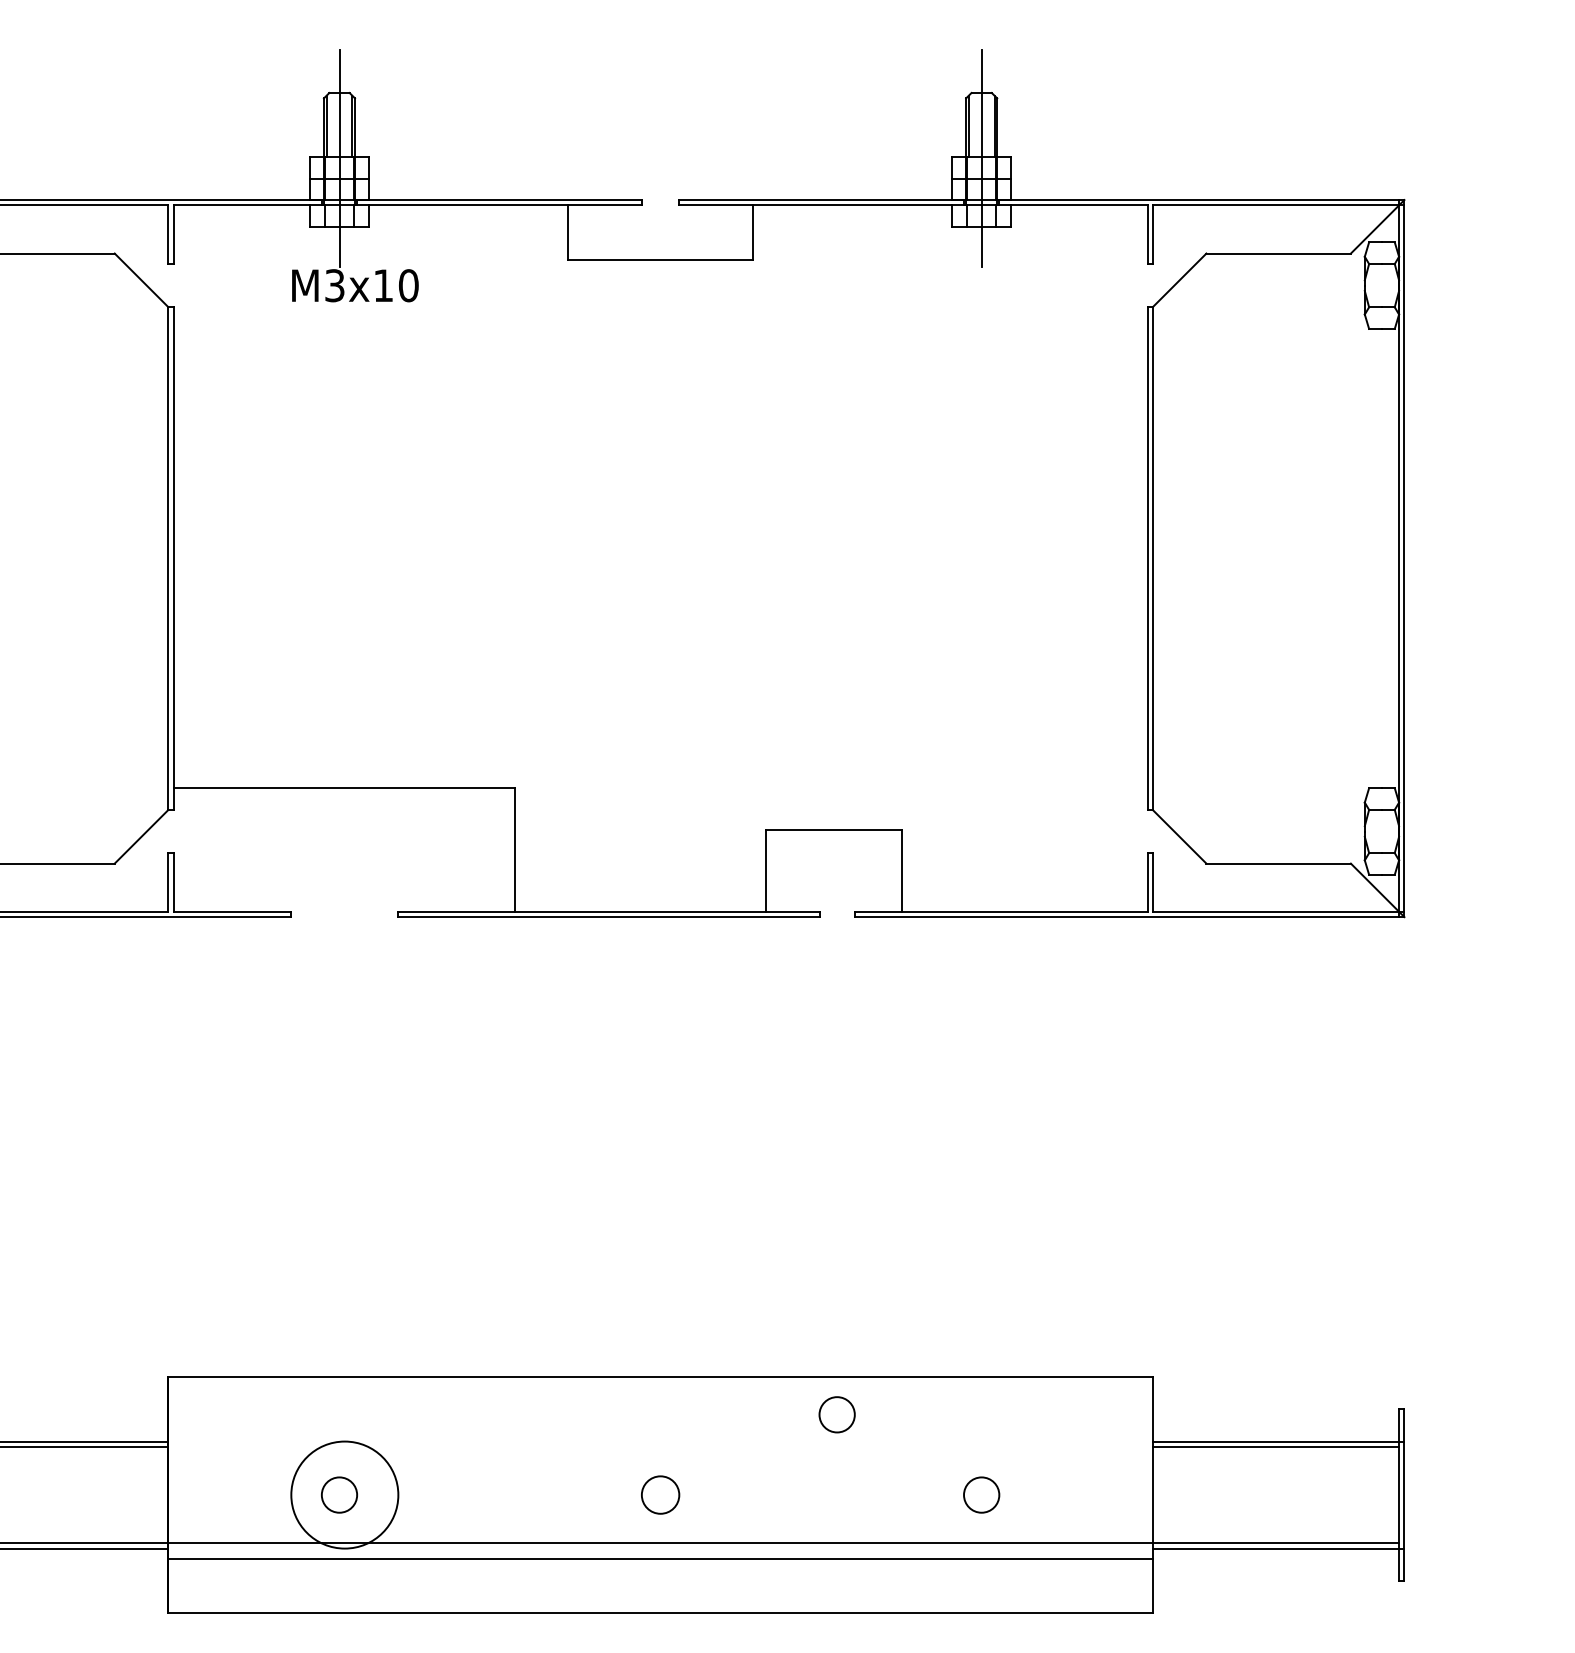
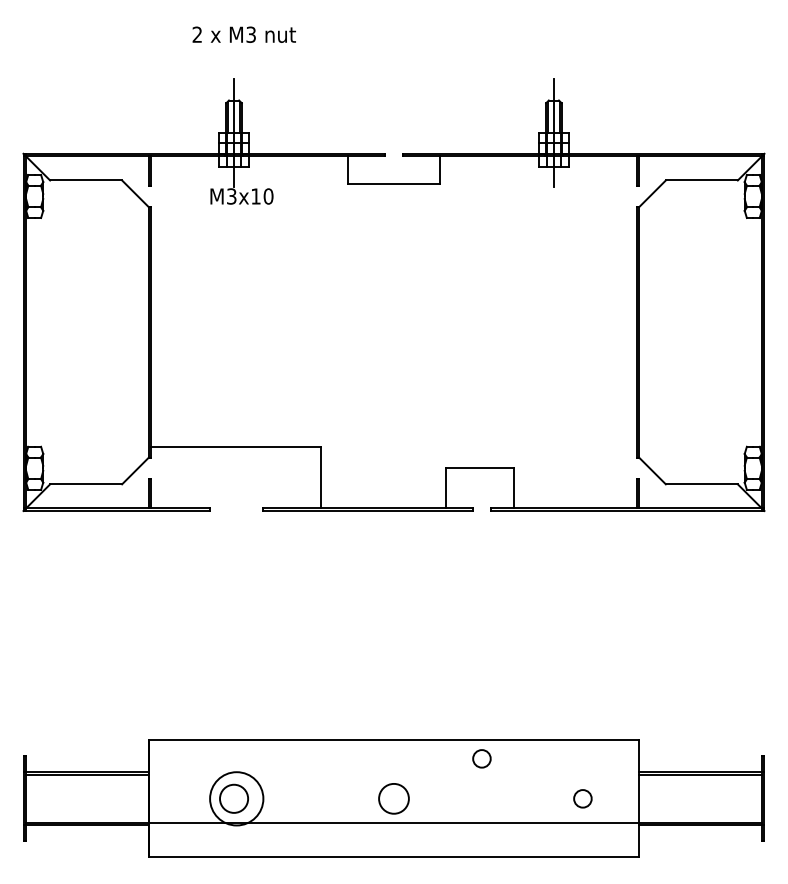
circle: (338, 1494) -> (233, 798), size x1.6
circle: (659, 1494) -> (393, 798), size x1.6
circle: (980, 1494) -> (582, 798), moved
line: (659, 1558) -> (393, 830), removed

